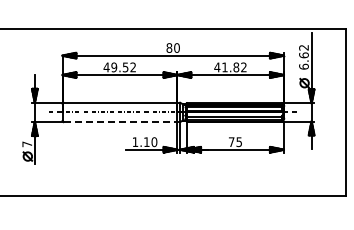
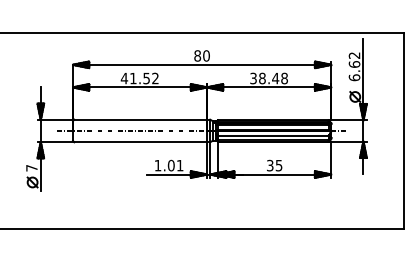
text: (114, 67) -> (133, 78), 49.52 -> 41.52
text: (230, 67) -> (268, 78), 41.82 -> 38.48
line: (120, 122) -> (140, 142), dashed -> solid
text: (150, 142) -> (175, 166), 1.10 -> 1.01
text: (231, 142) -> (270, 166), 75 -> 35

